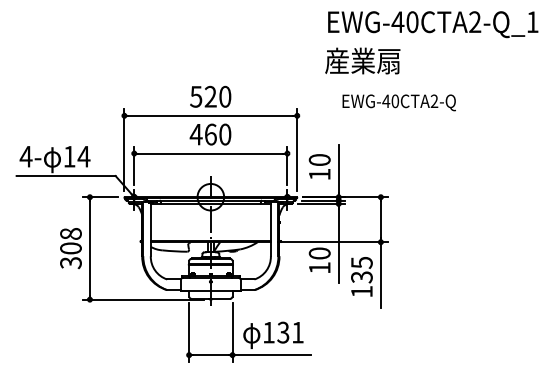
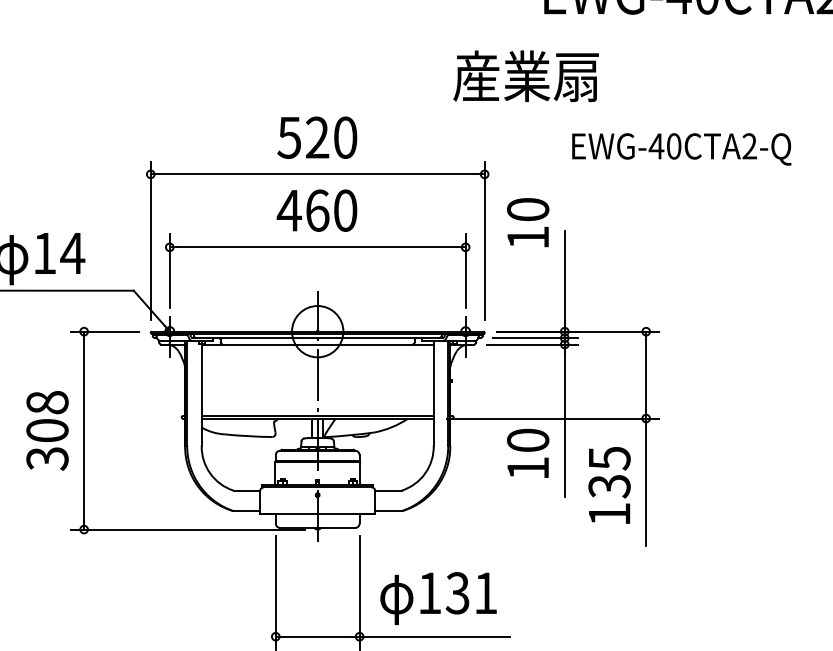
text: (362, 60) -> (525, 75), moved
text: (319, 166) -> (527, 222), moved

